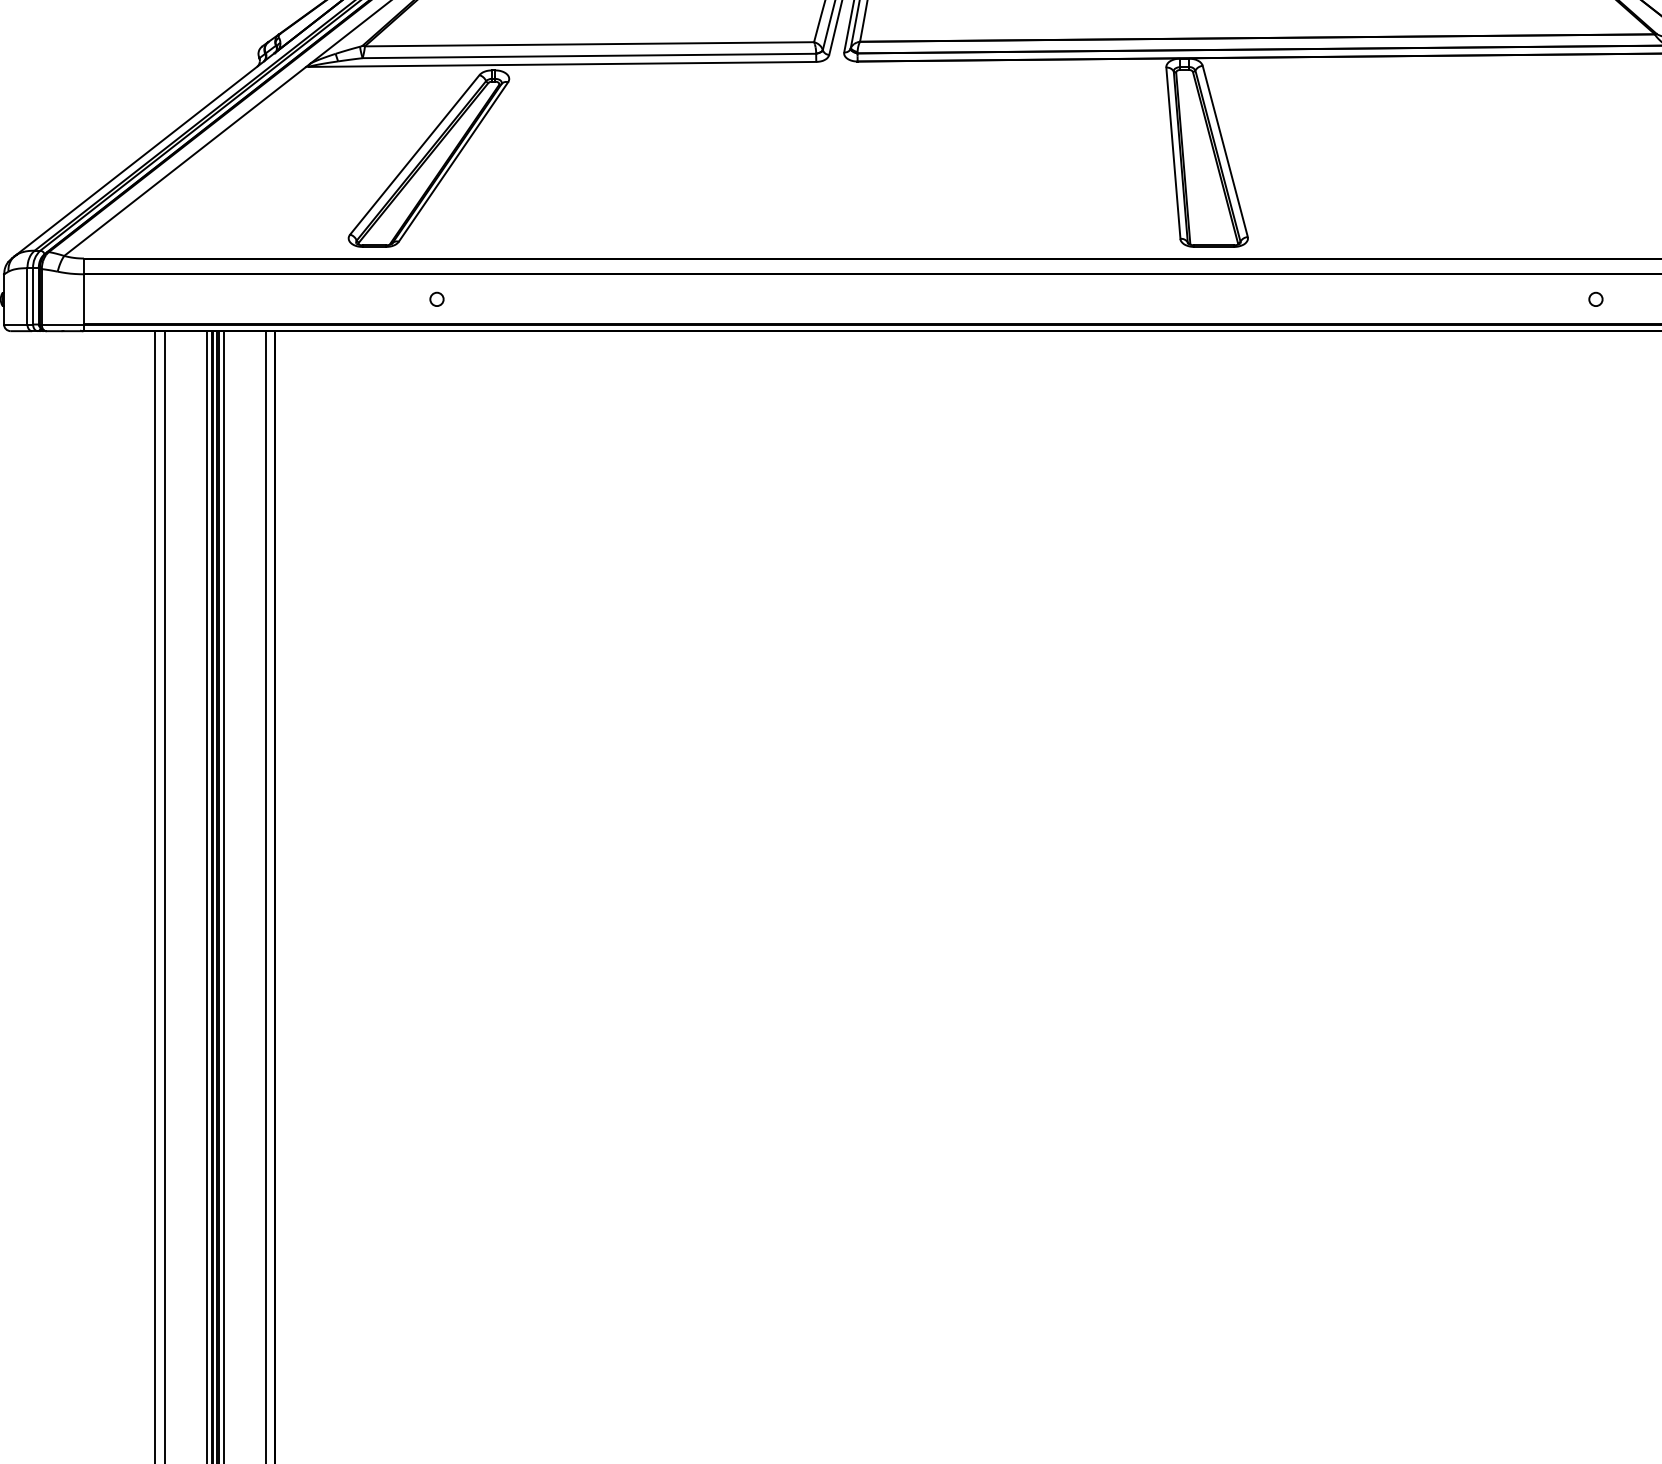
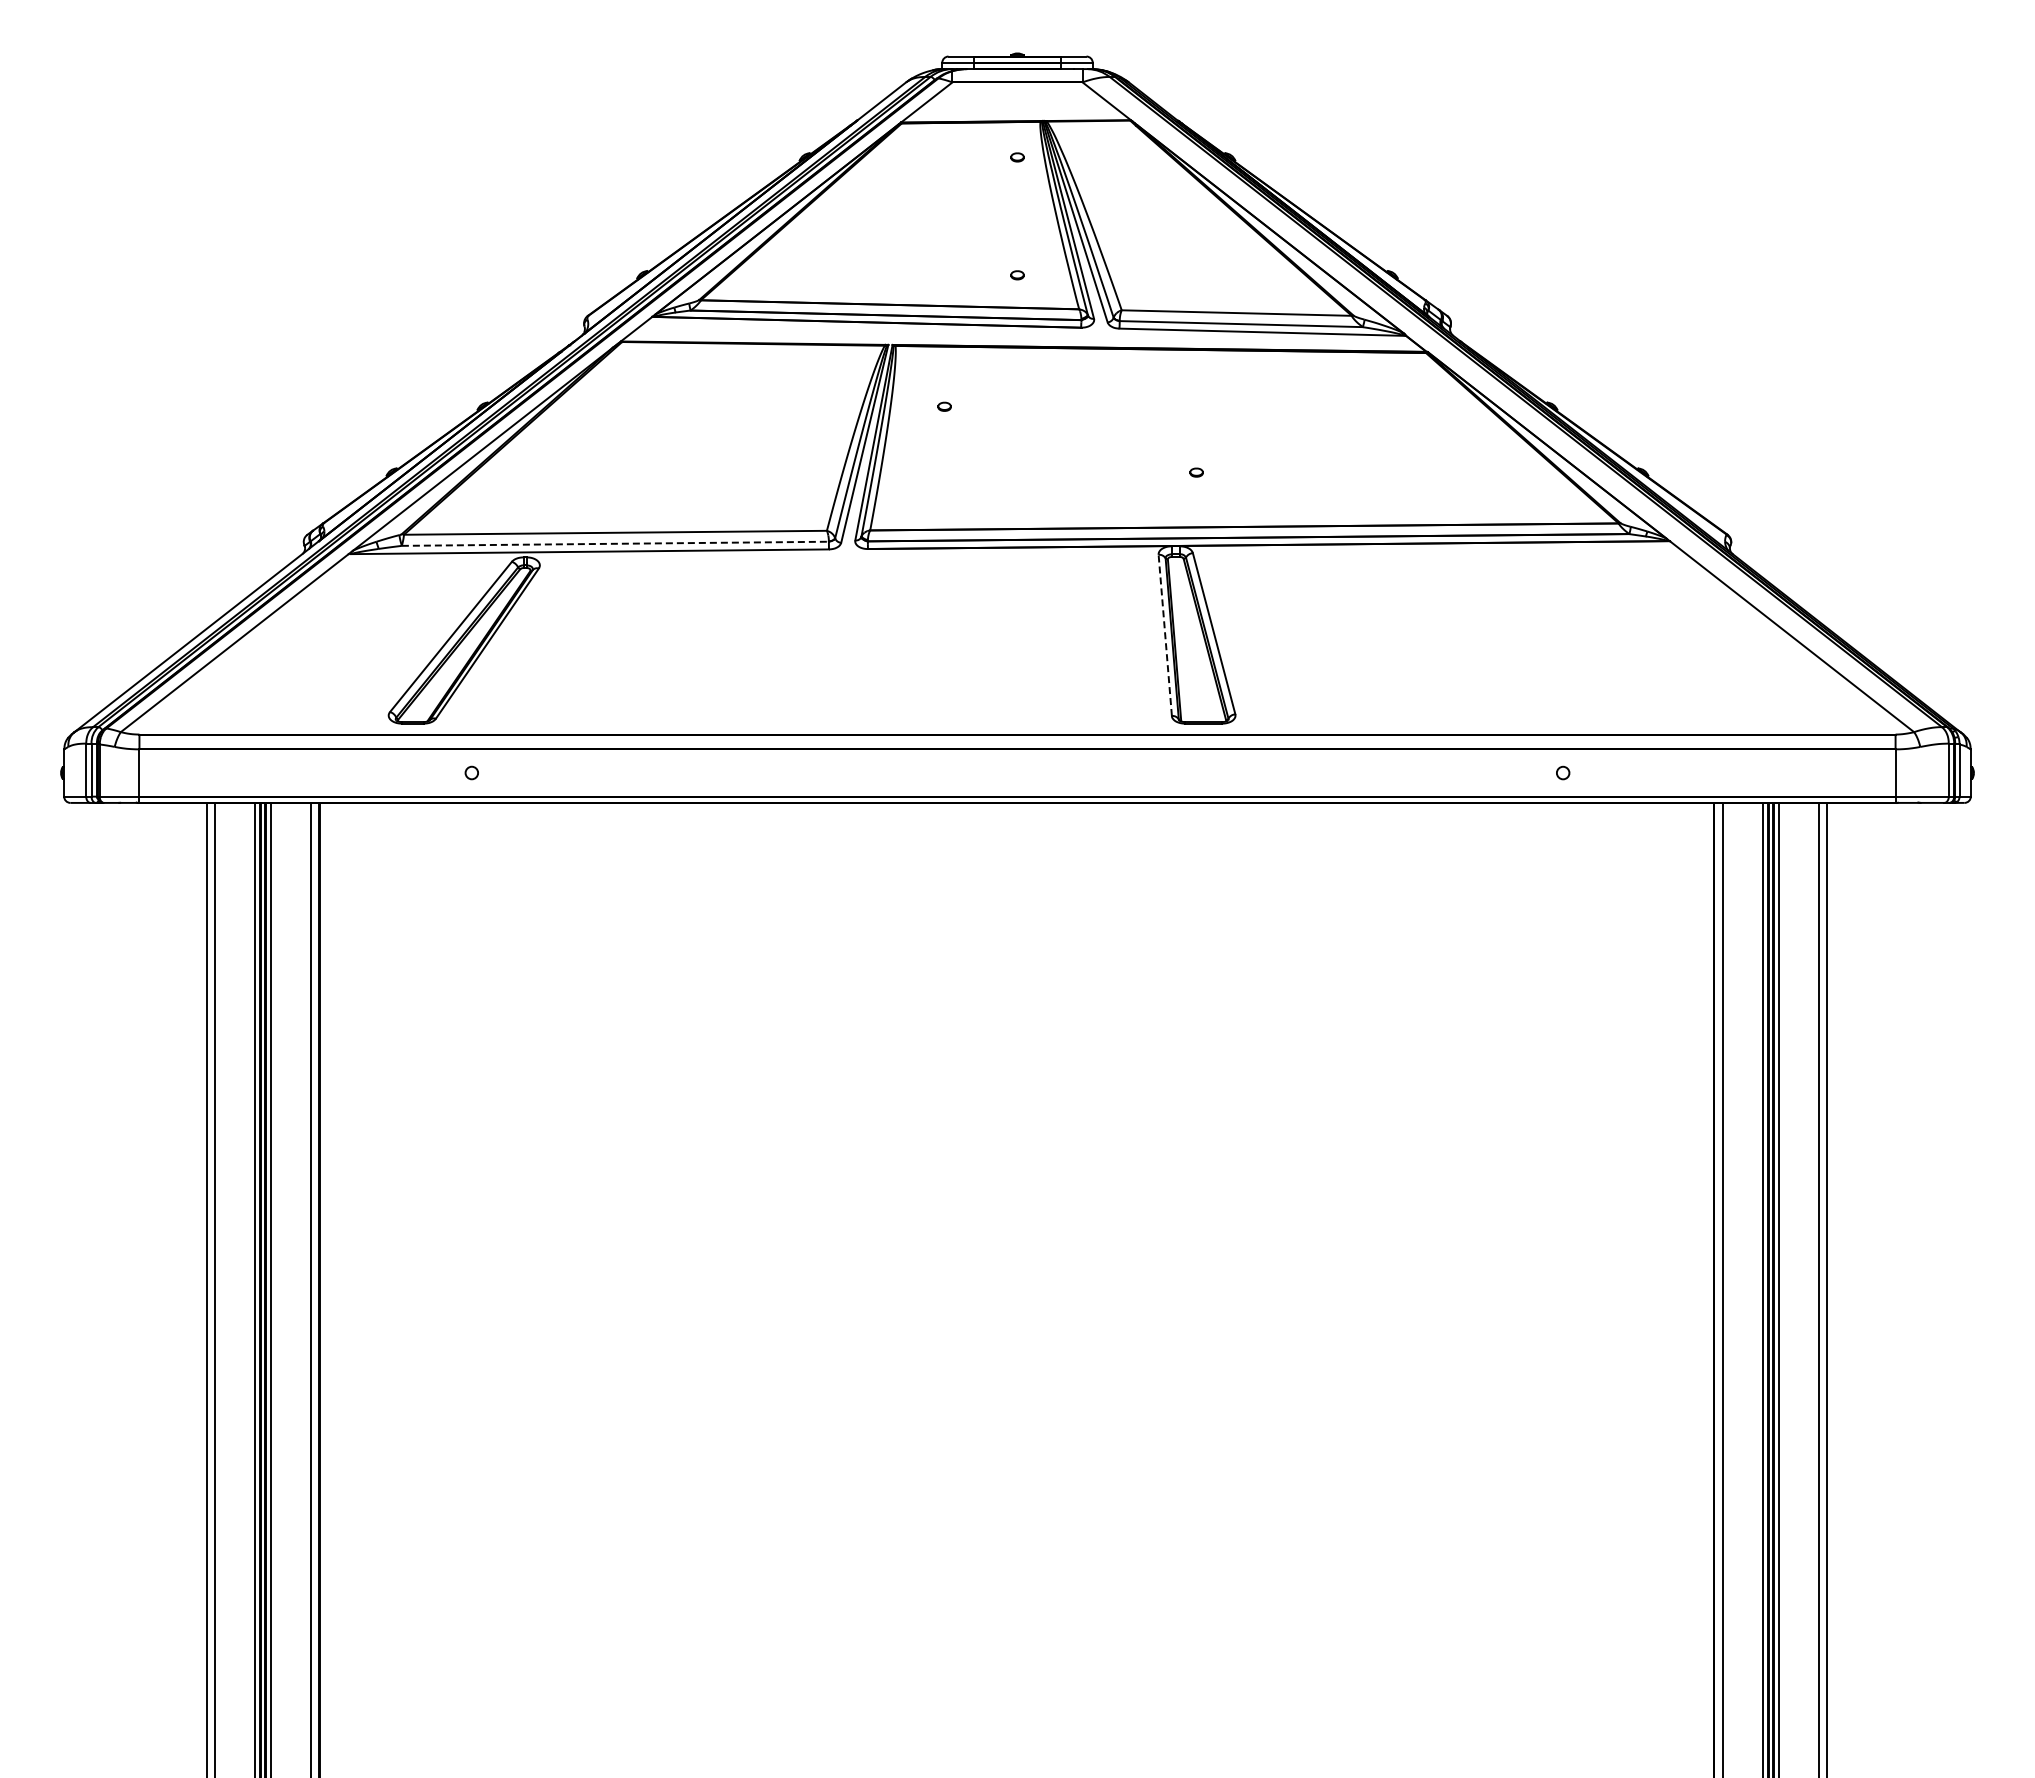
line: (589, 55) -> (615, 543), solid -> dashed
line: (1173, 153) -> (1165, 635), solid -> dashed

